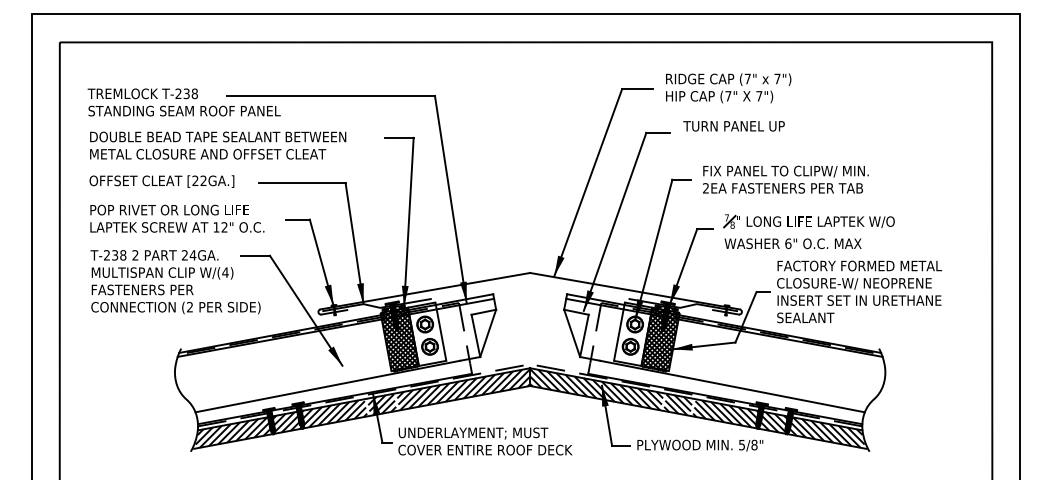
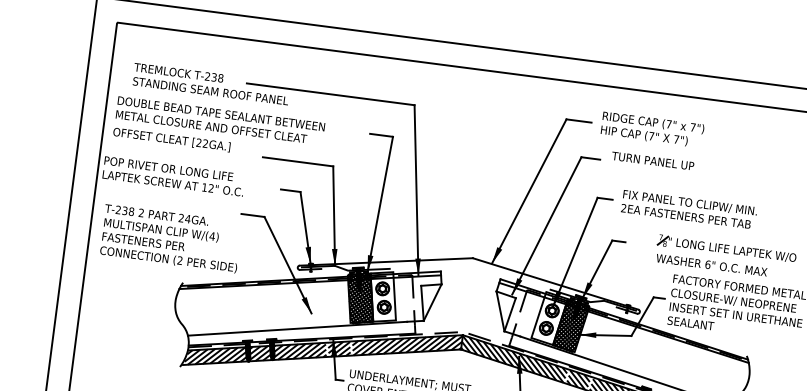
text: (218, 145) -> (220, 120), moved
text: (161, 181) -> (171, 139), moved
text: (177, 218) -> (174, 176), moved
part: (808, 231) -> (725, 256), moved
text: (175, 282) -> (170, 239), moved

